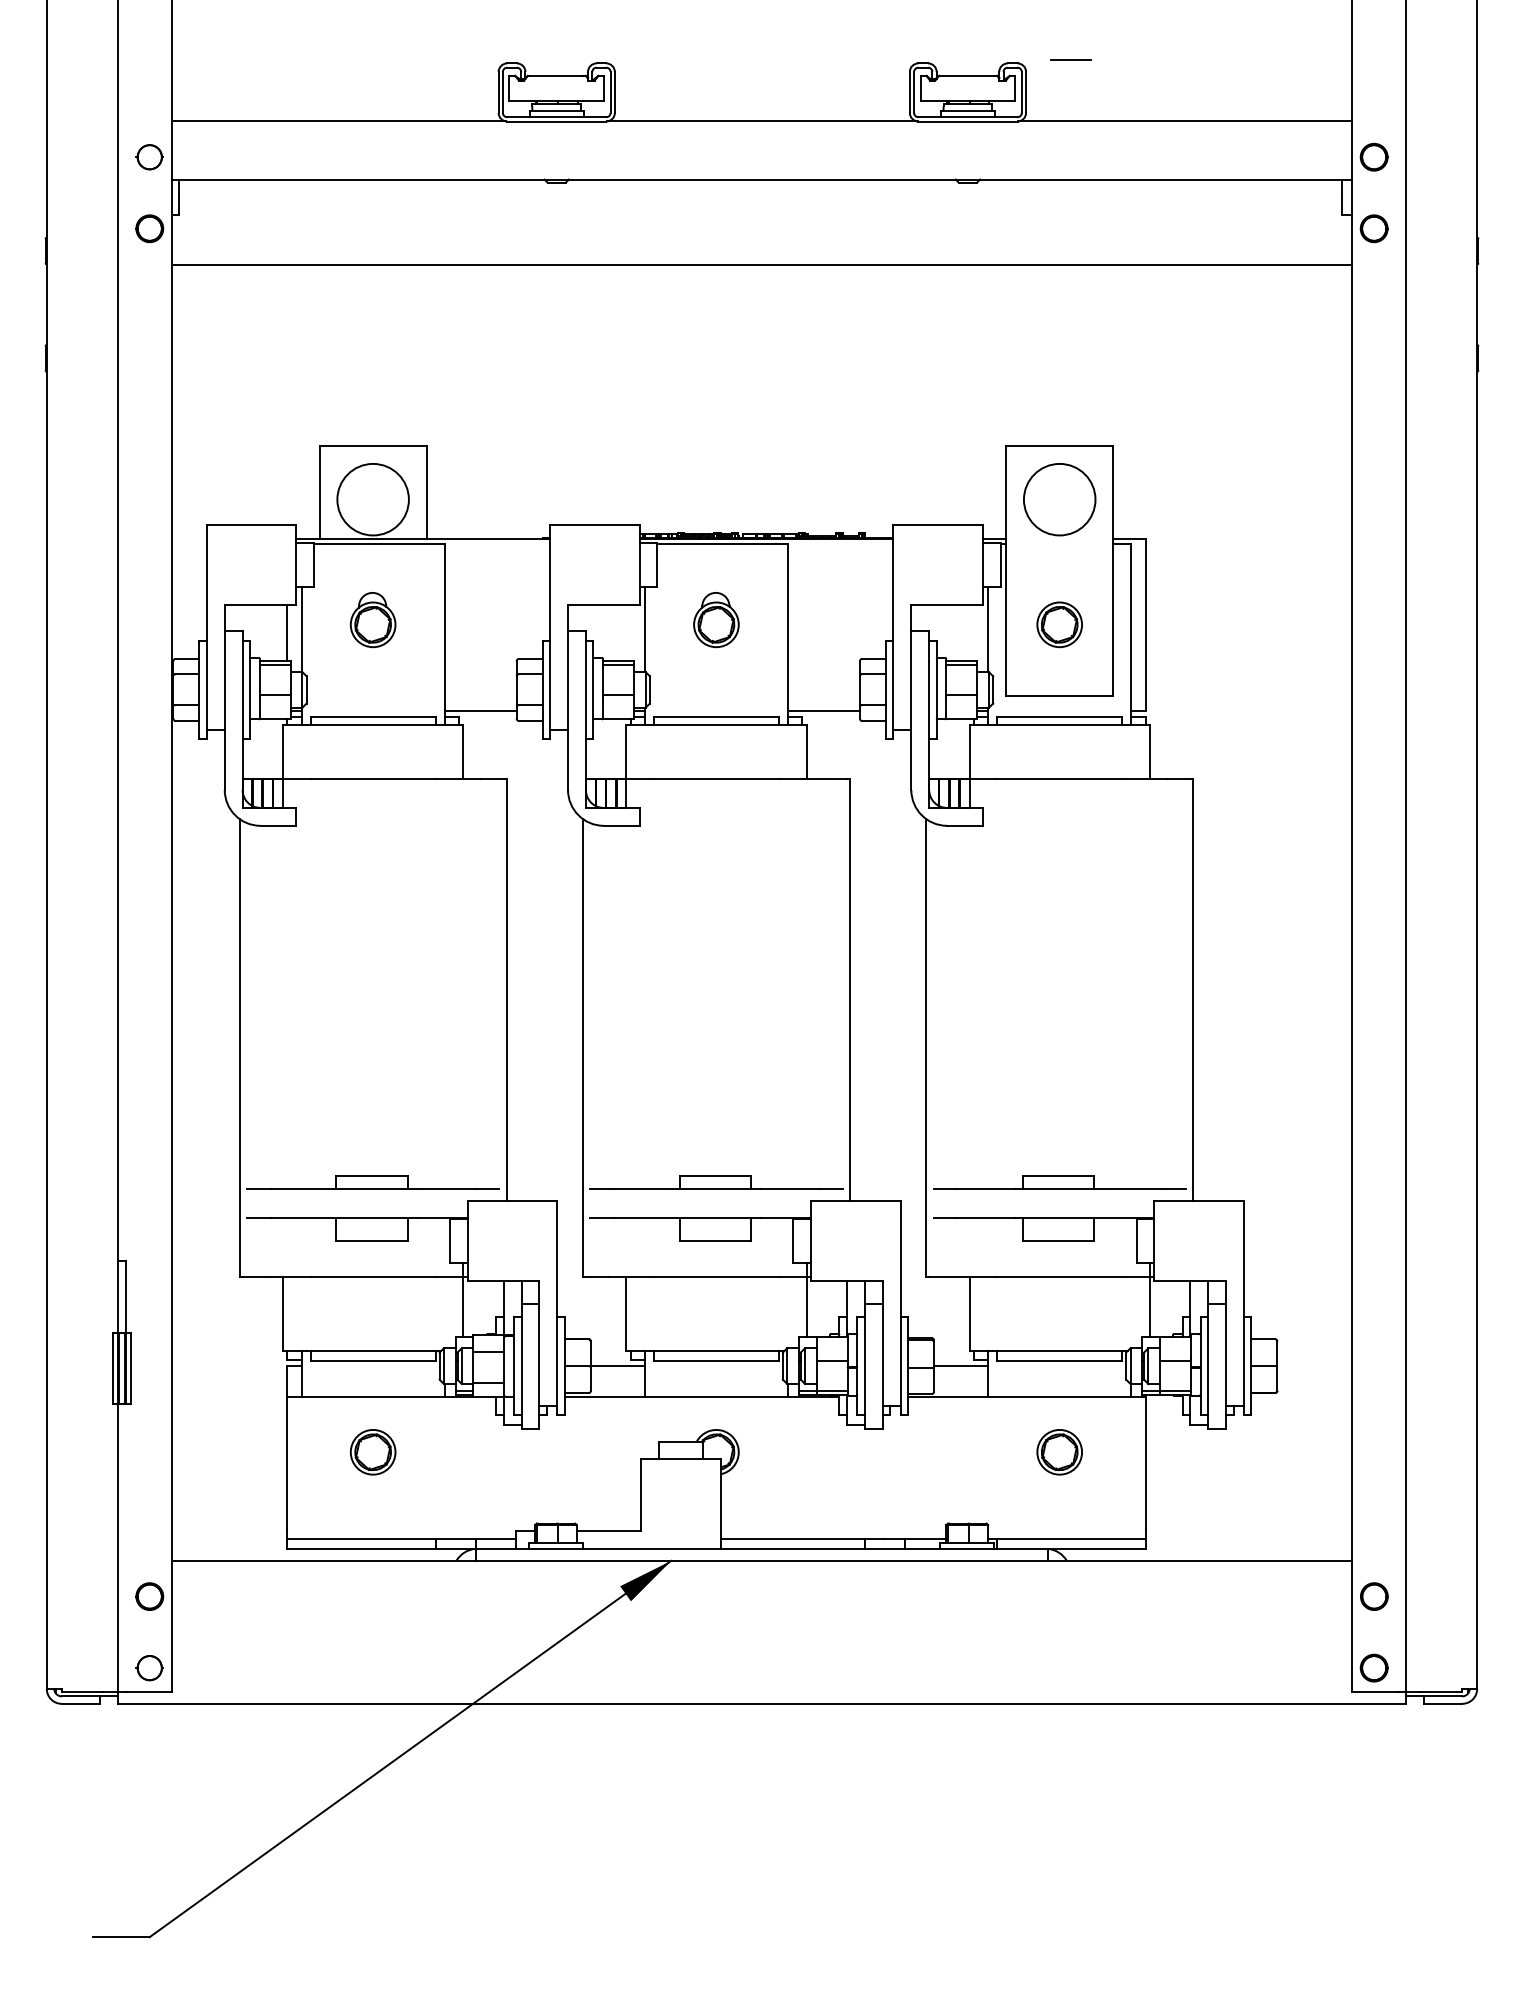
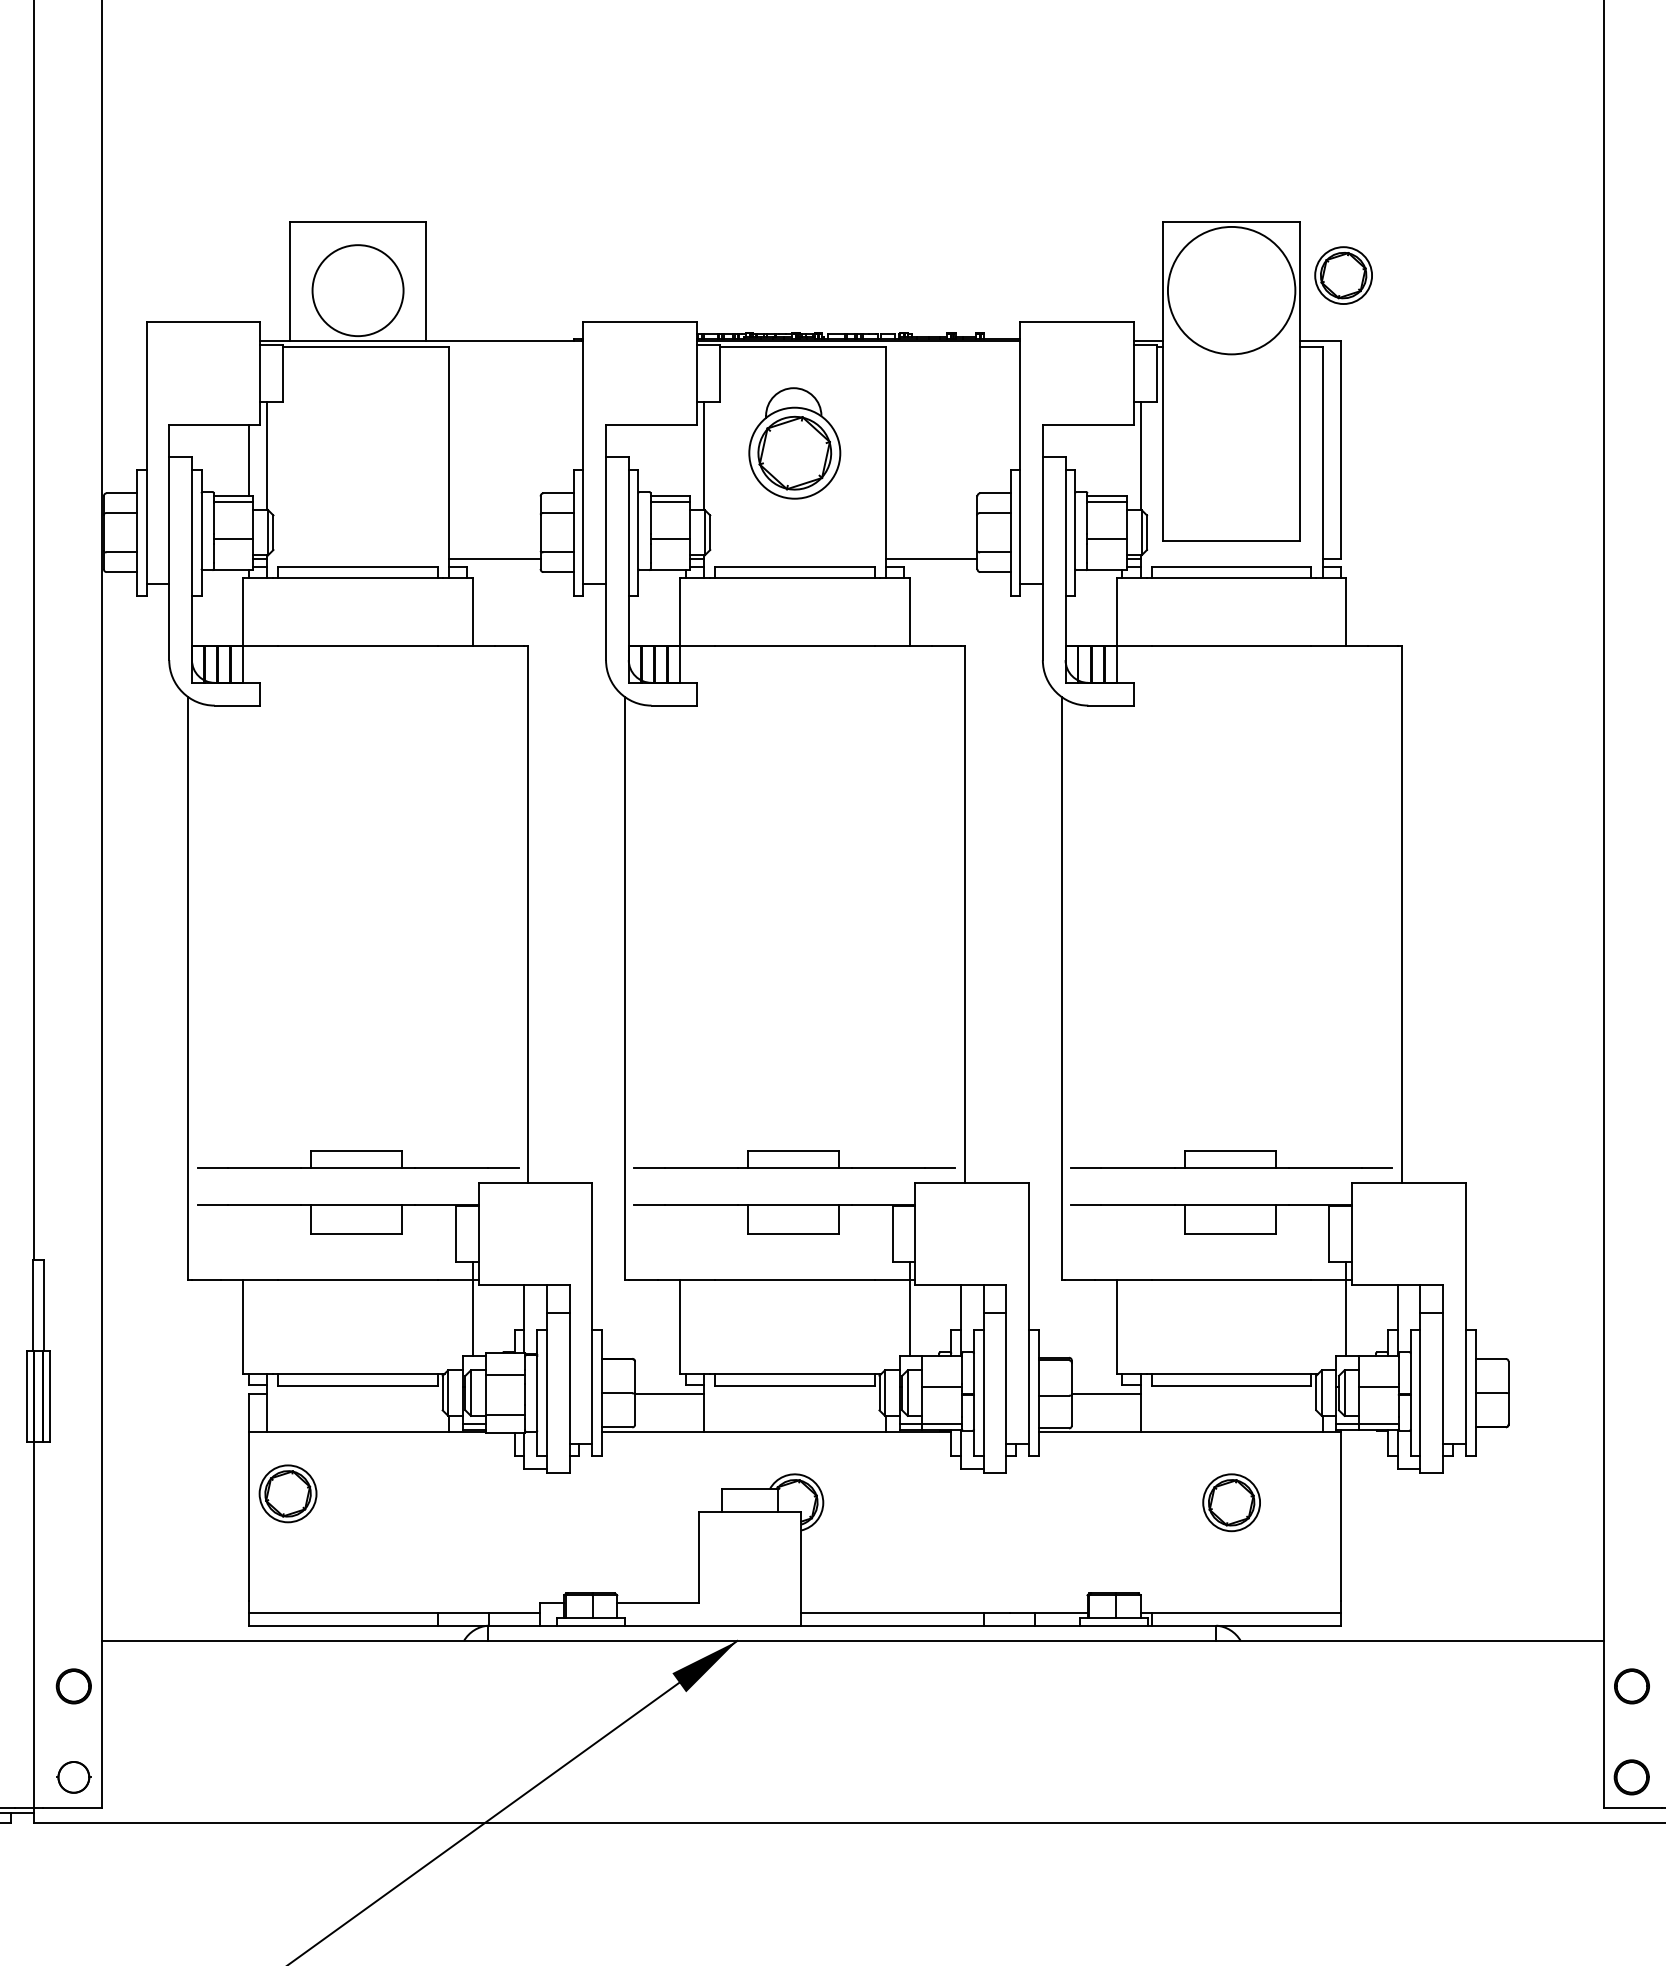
circle: (1059, 499) -> (1231, 290), size x1.4
part: (372, 620) -> (357, 444), removed
part: (716, 620) -> (794, 444), size x1.6
part: (1059, 624) -> (1343, 275), moved
part: (372, 1452) -> (287, 1494), moved

